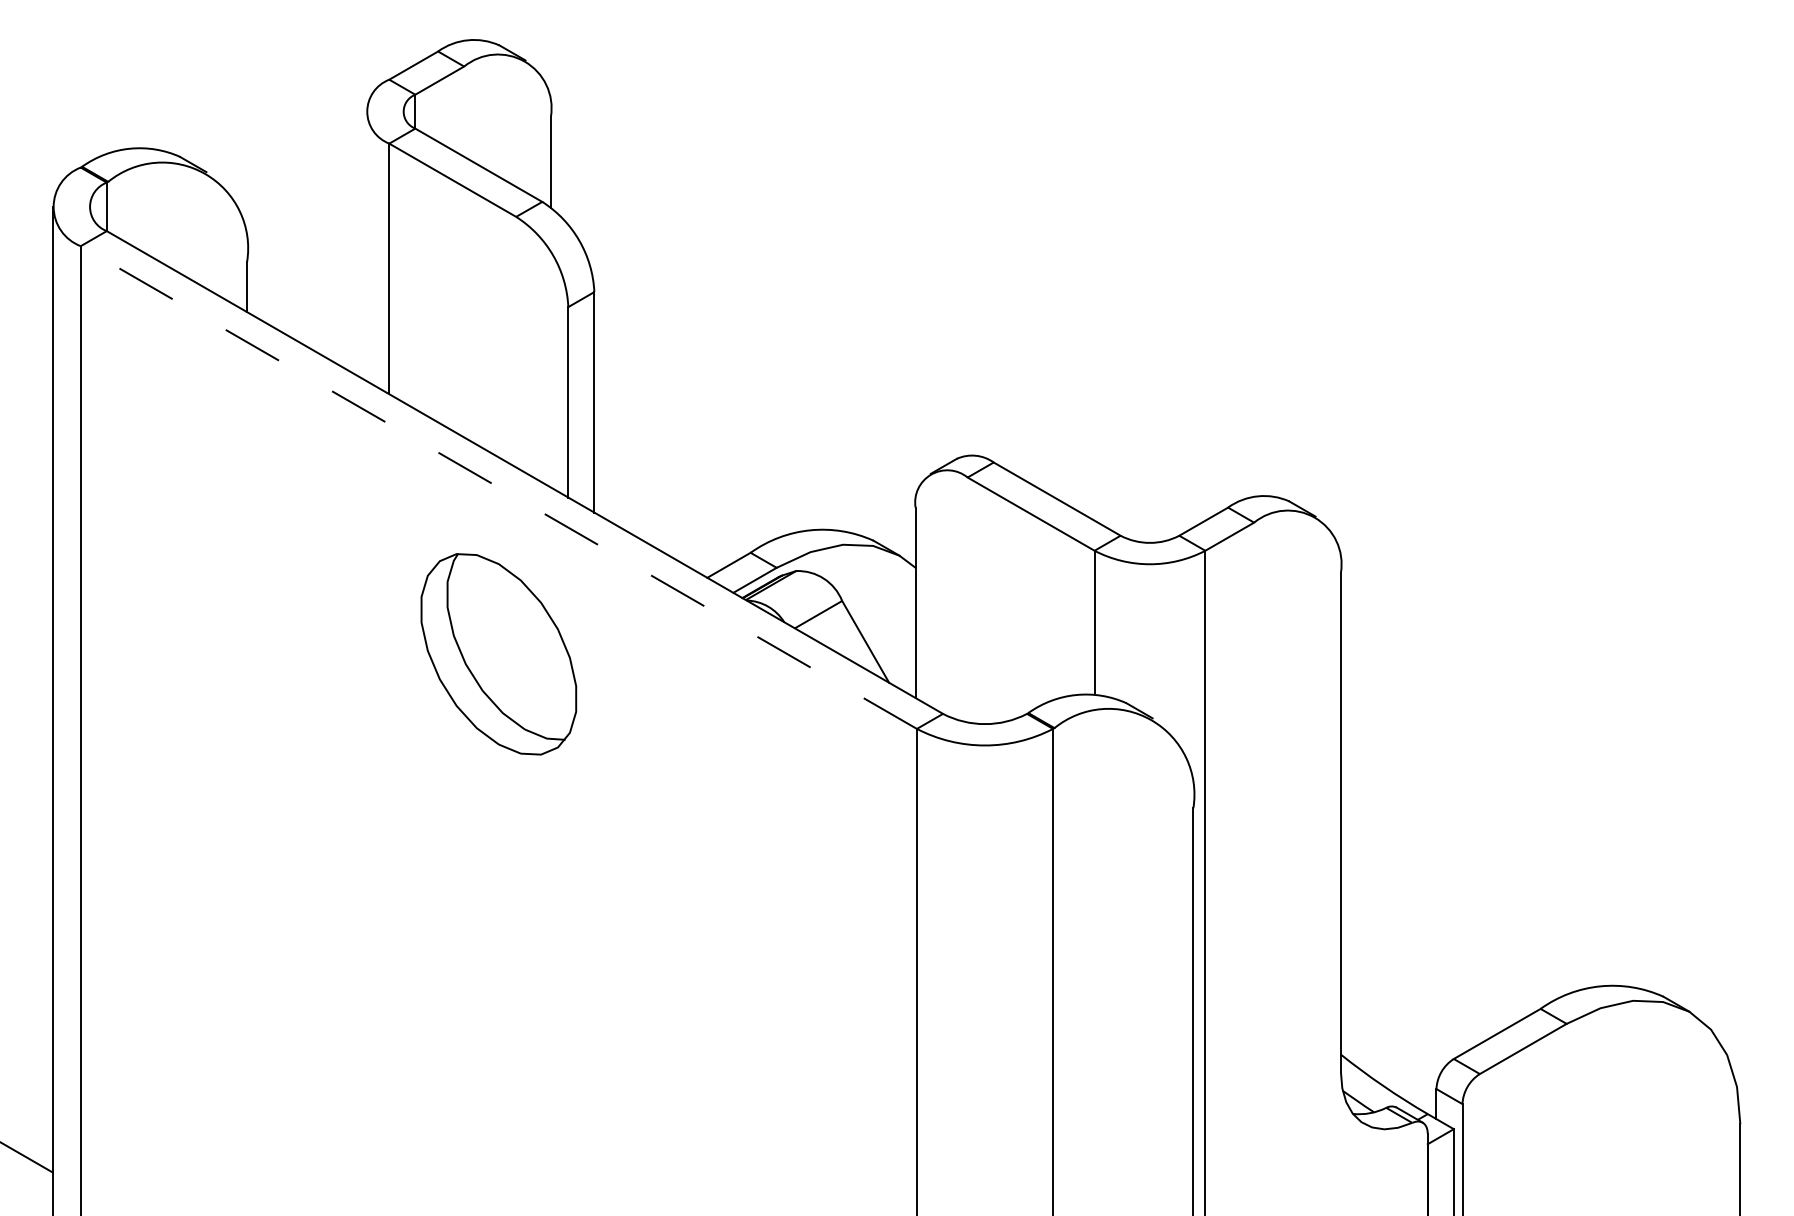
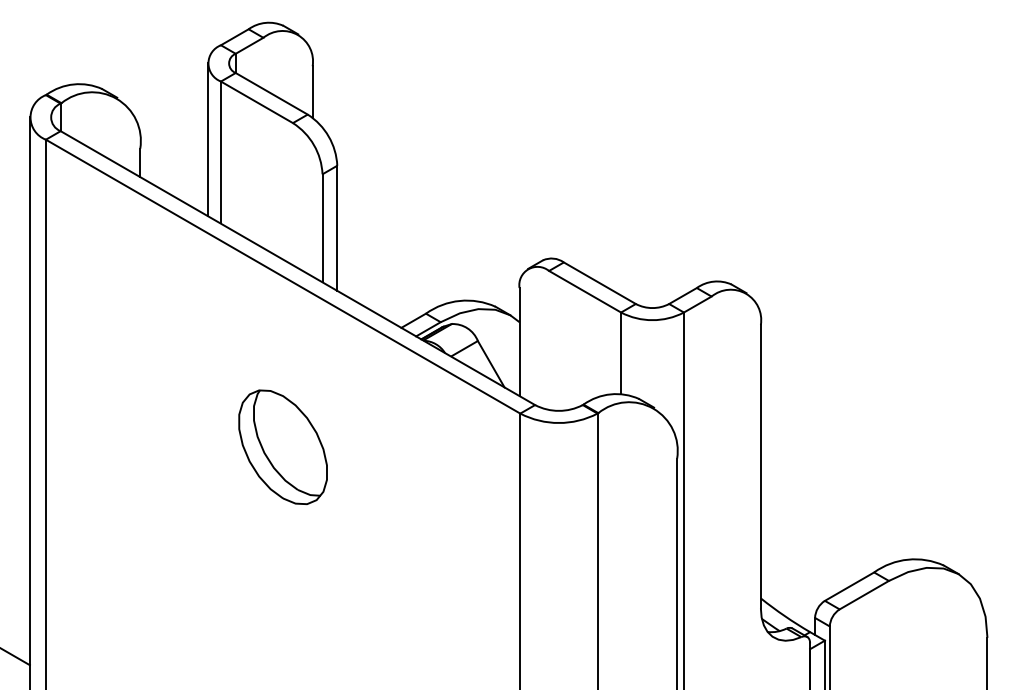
line: (365, 245) -> (207, 139), added
line: (499, 487) -> (283, 276), dashed -> solid
part: (497, 654) -> (282, 447), moved

